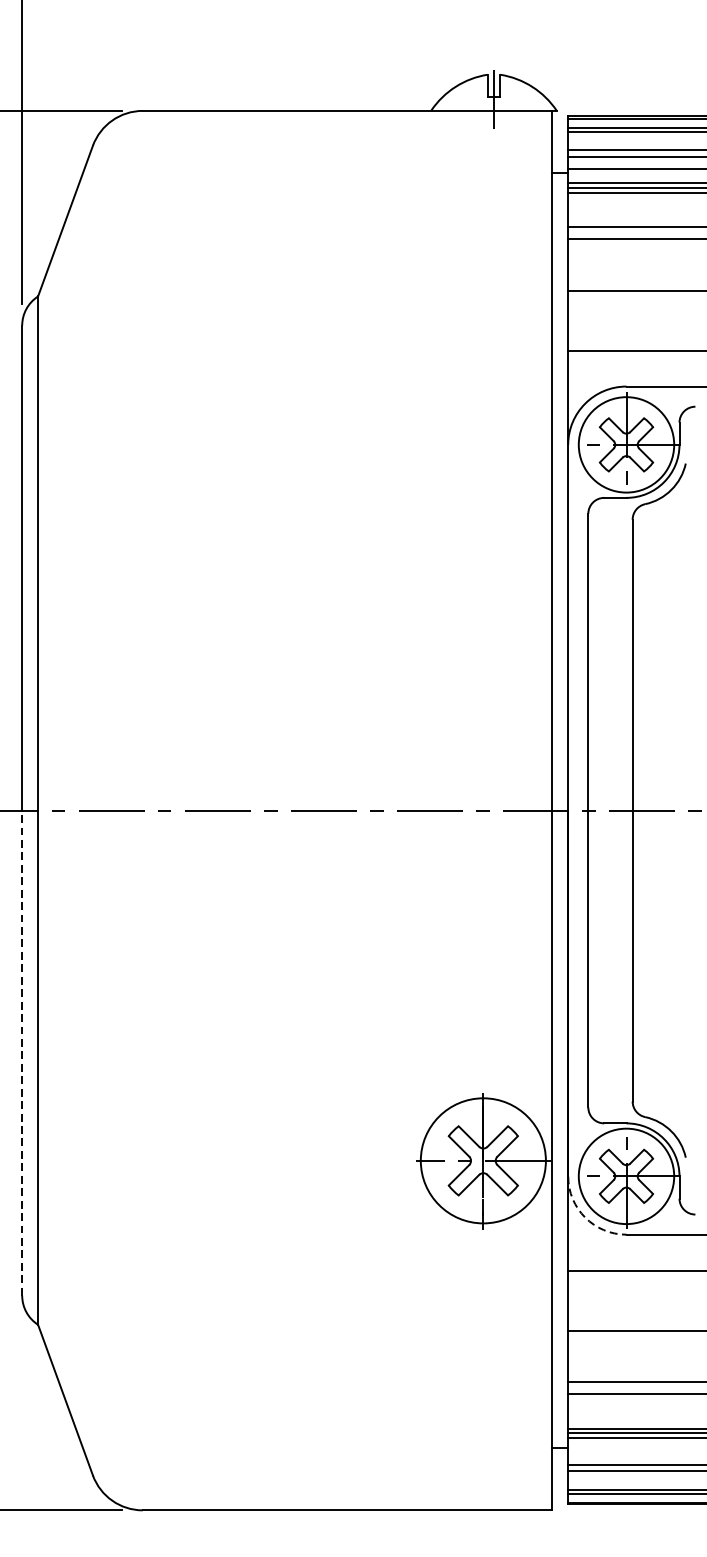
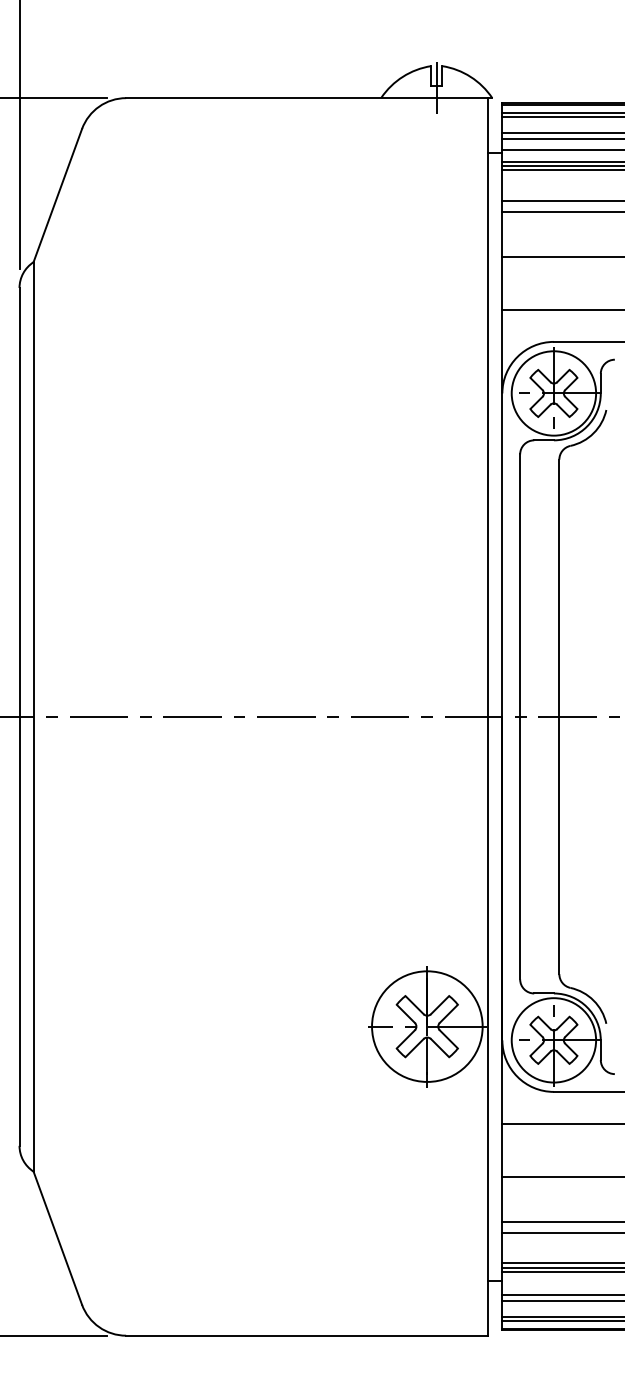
line: (22, 1052) -> (19, 930), dashed -> solid
arc: (585, 1217) -> (517, 1076), dashed -> solid

